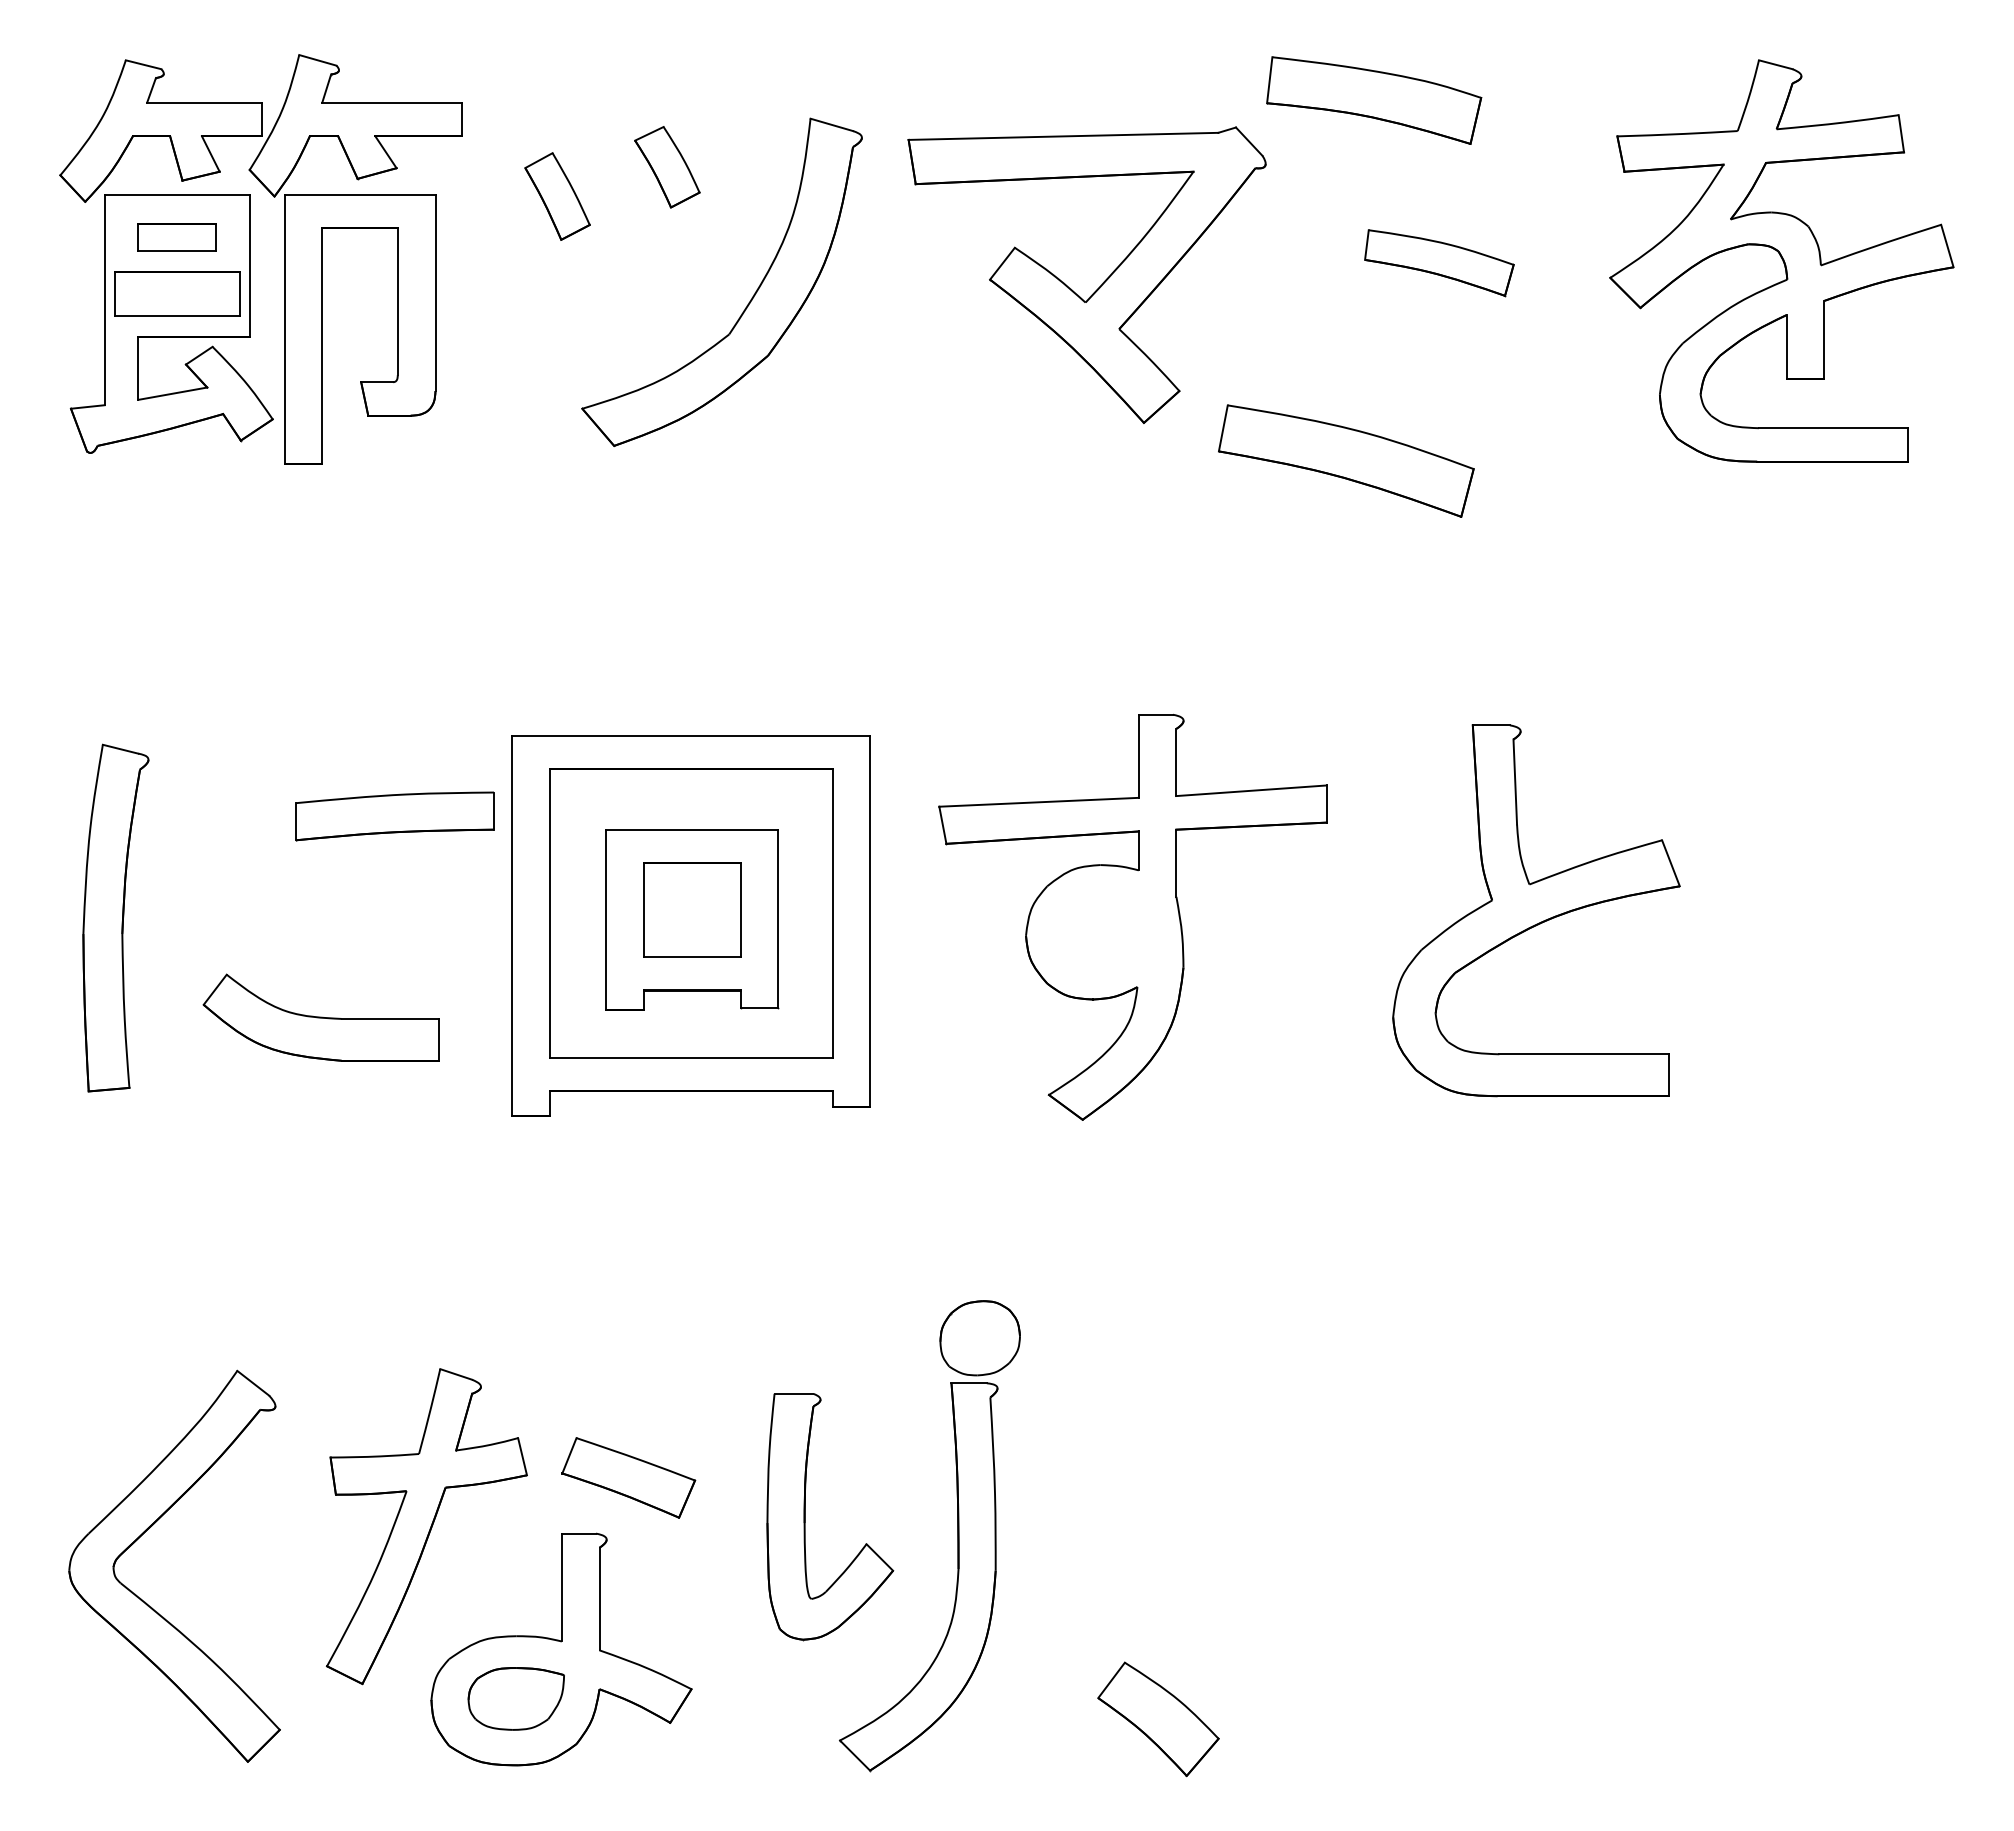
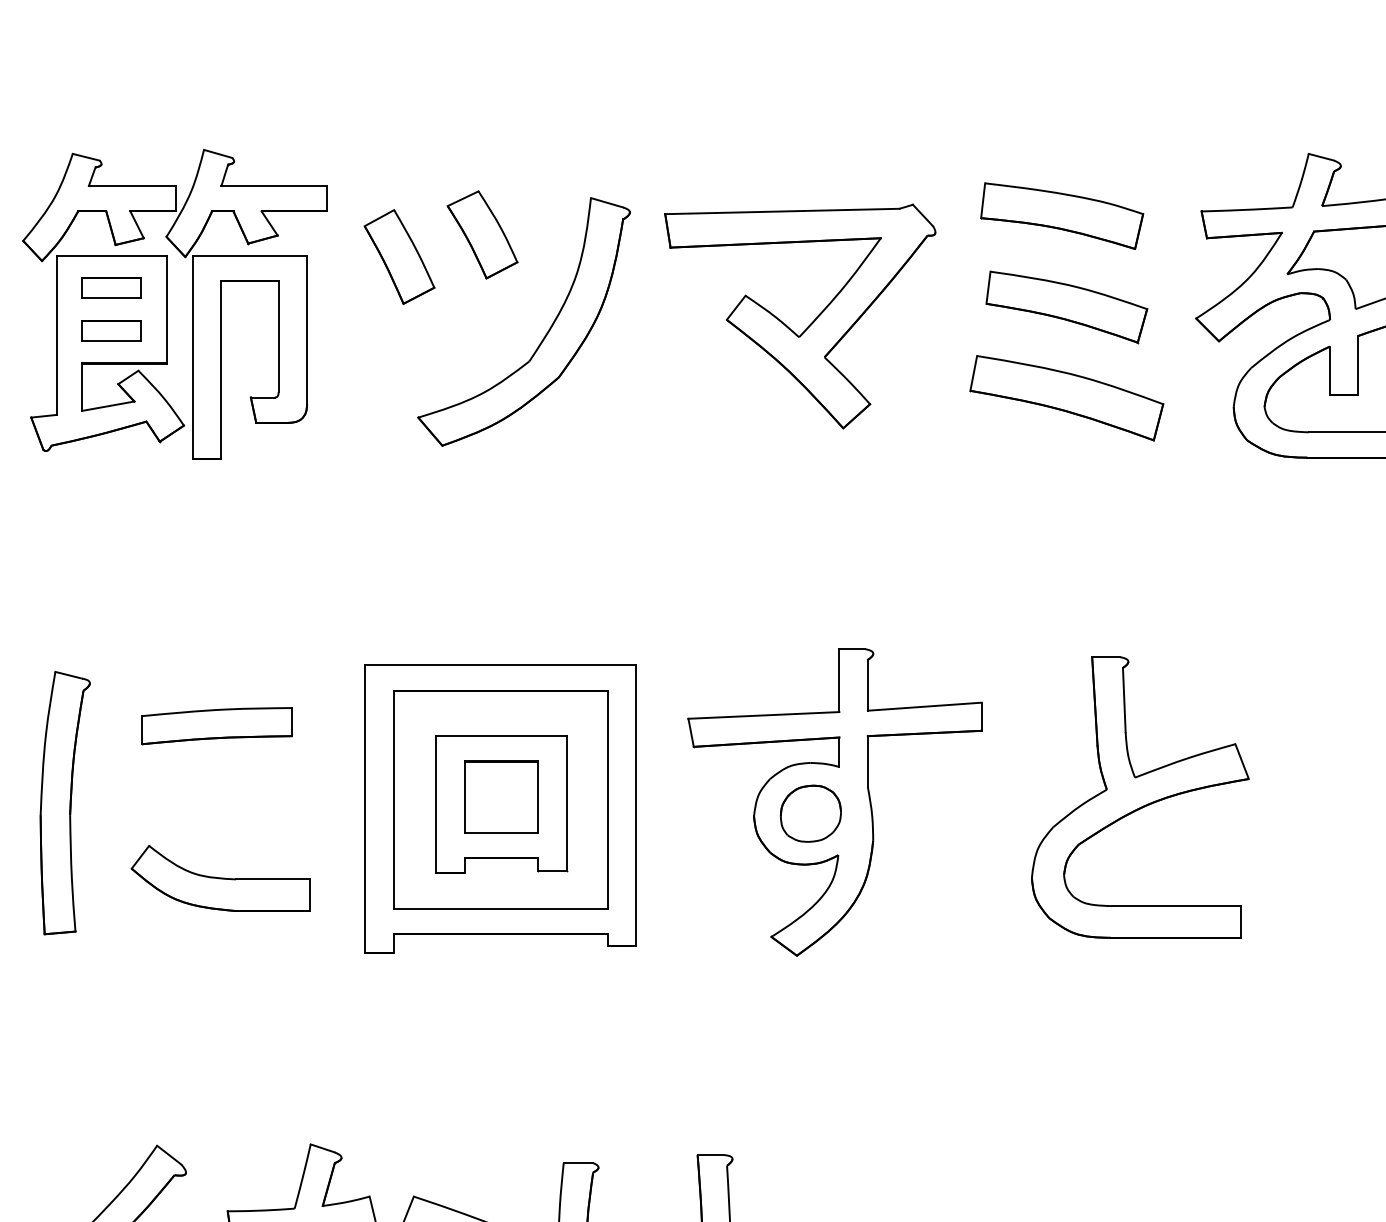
part: (1374, 100) -> (1062, 216), moved
part: (667, 166) -> (482, 234), size x1.43
part: (557, 196) -> (399, 256), size x1.43
part: (1439, 263) -> (1066, 307), size x1.43
part: (176, 294) -> (111, 331), size x0.62
part: (1346, 460) -> (1066, 397), moved
part: (394, 816) -> (217, 726), moved
part: (979, 1338) -> (810, 813), moved

